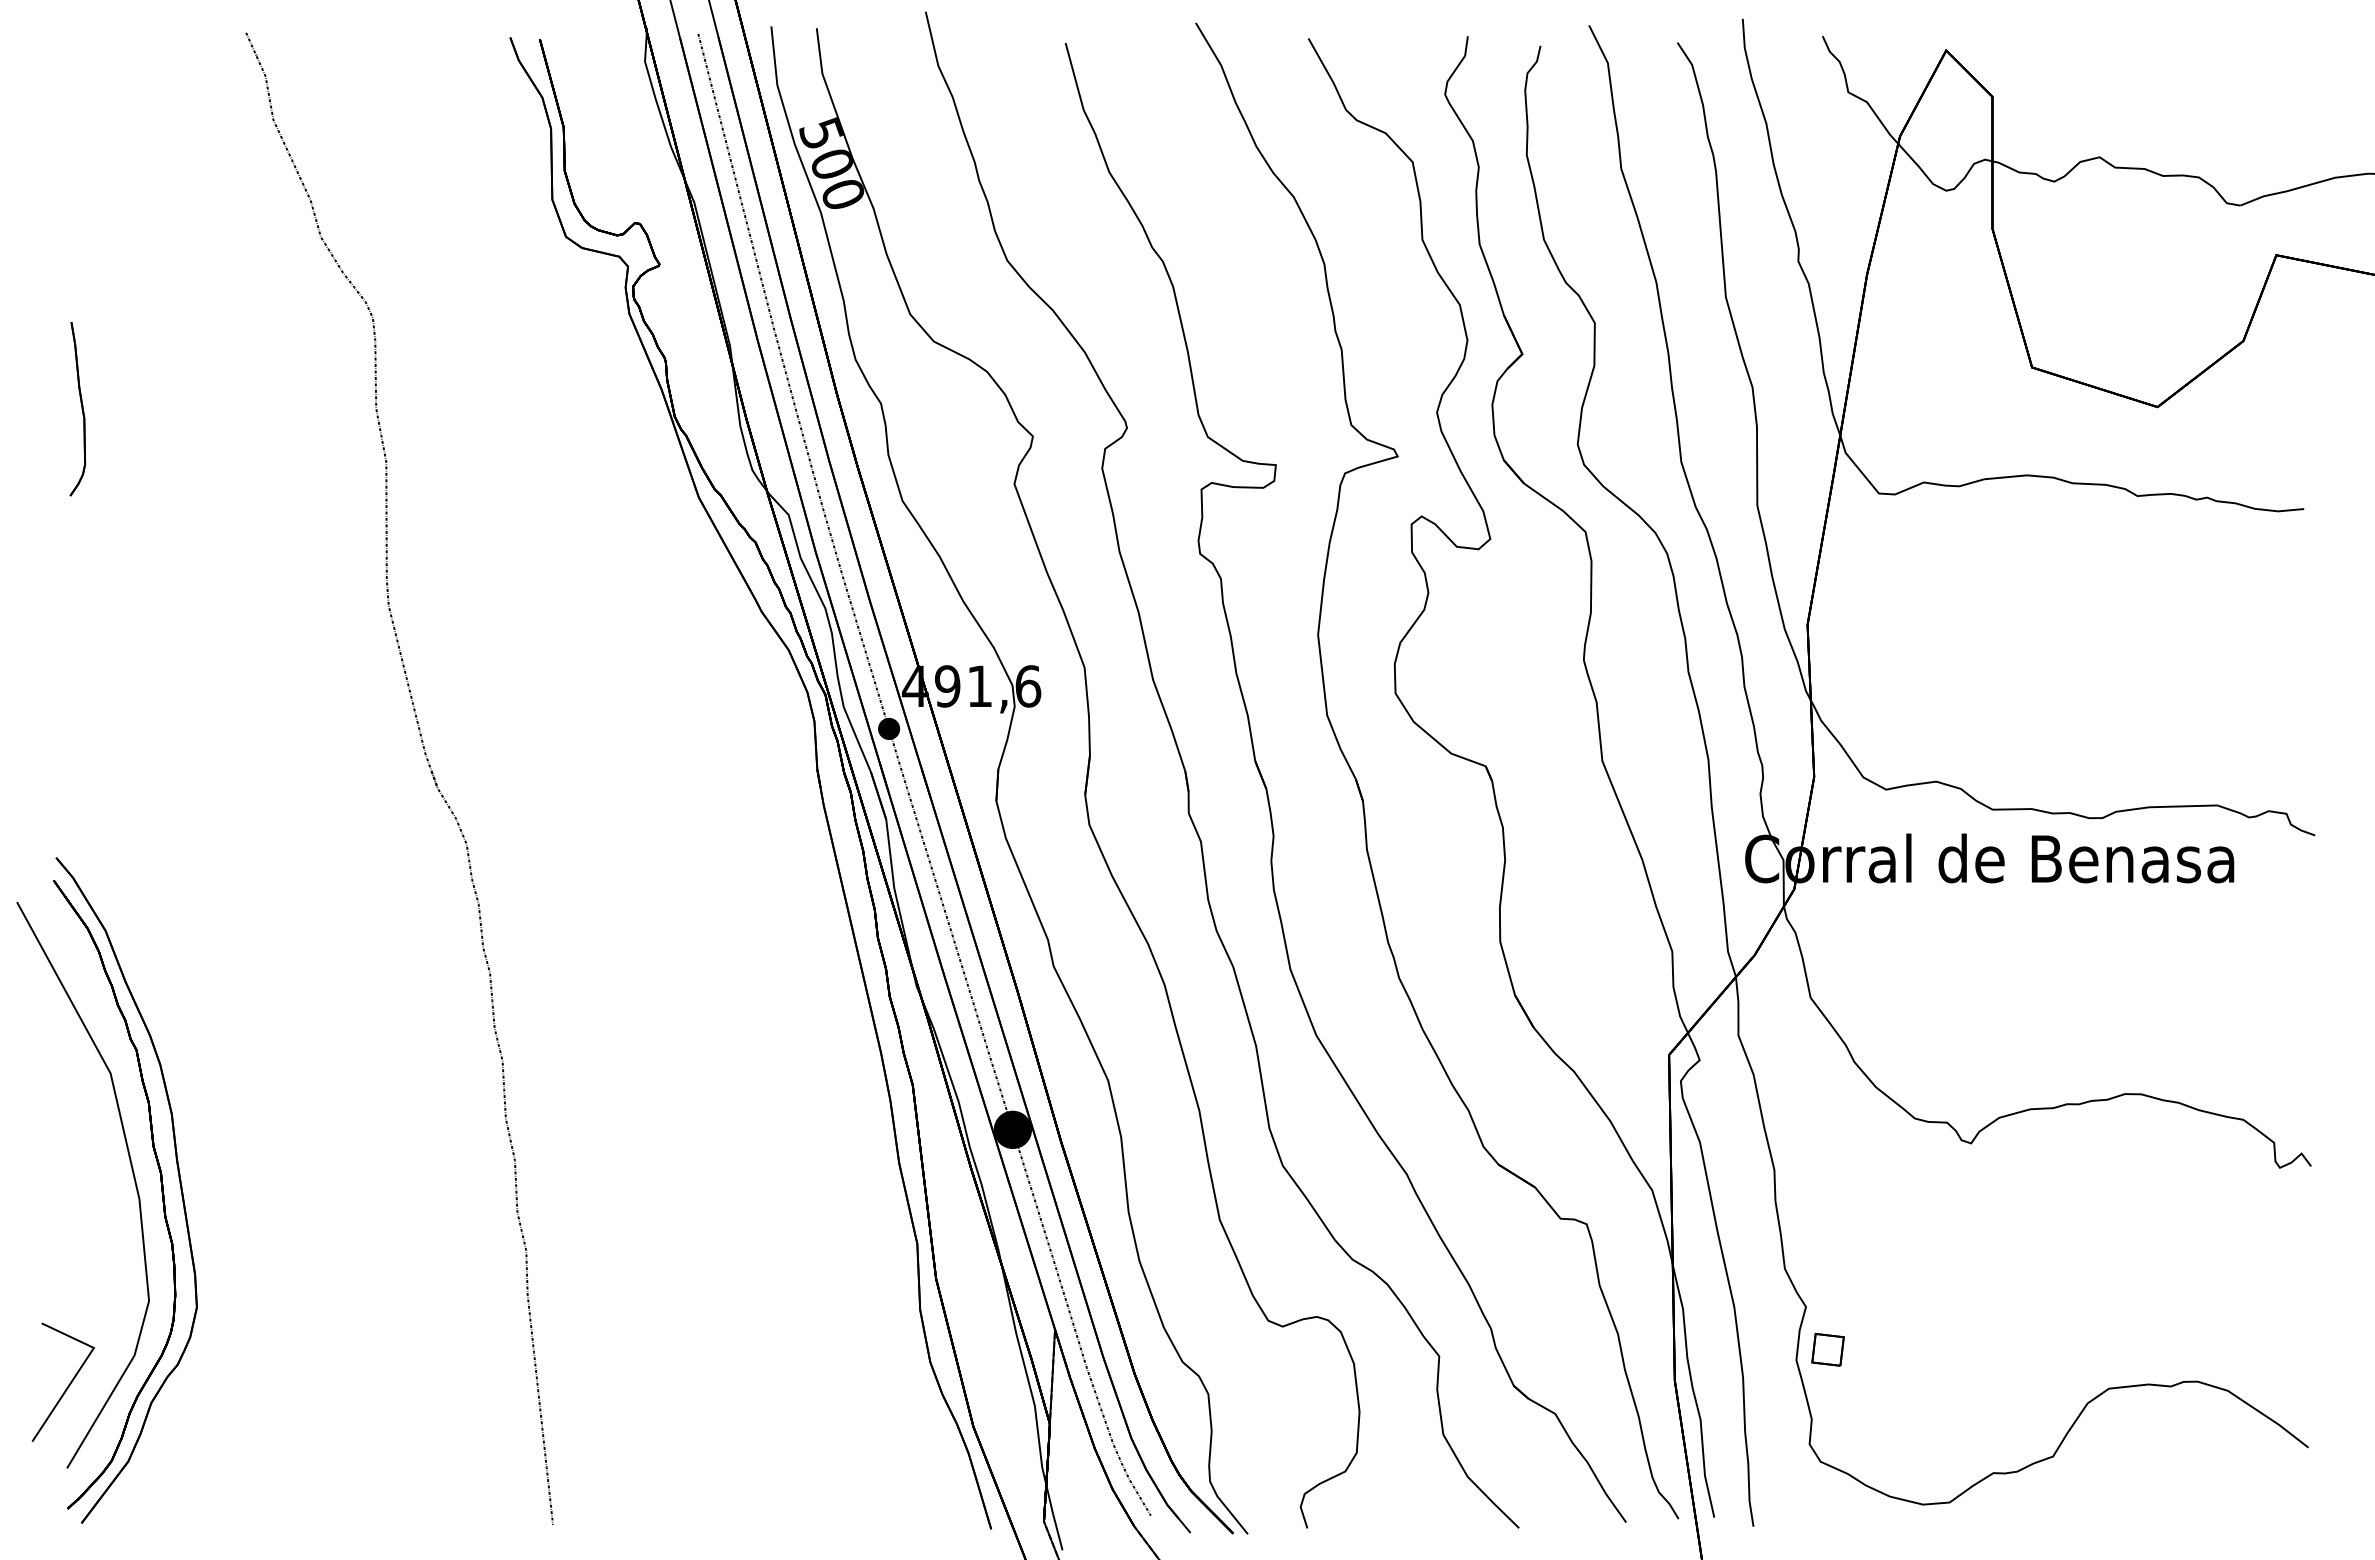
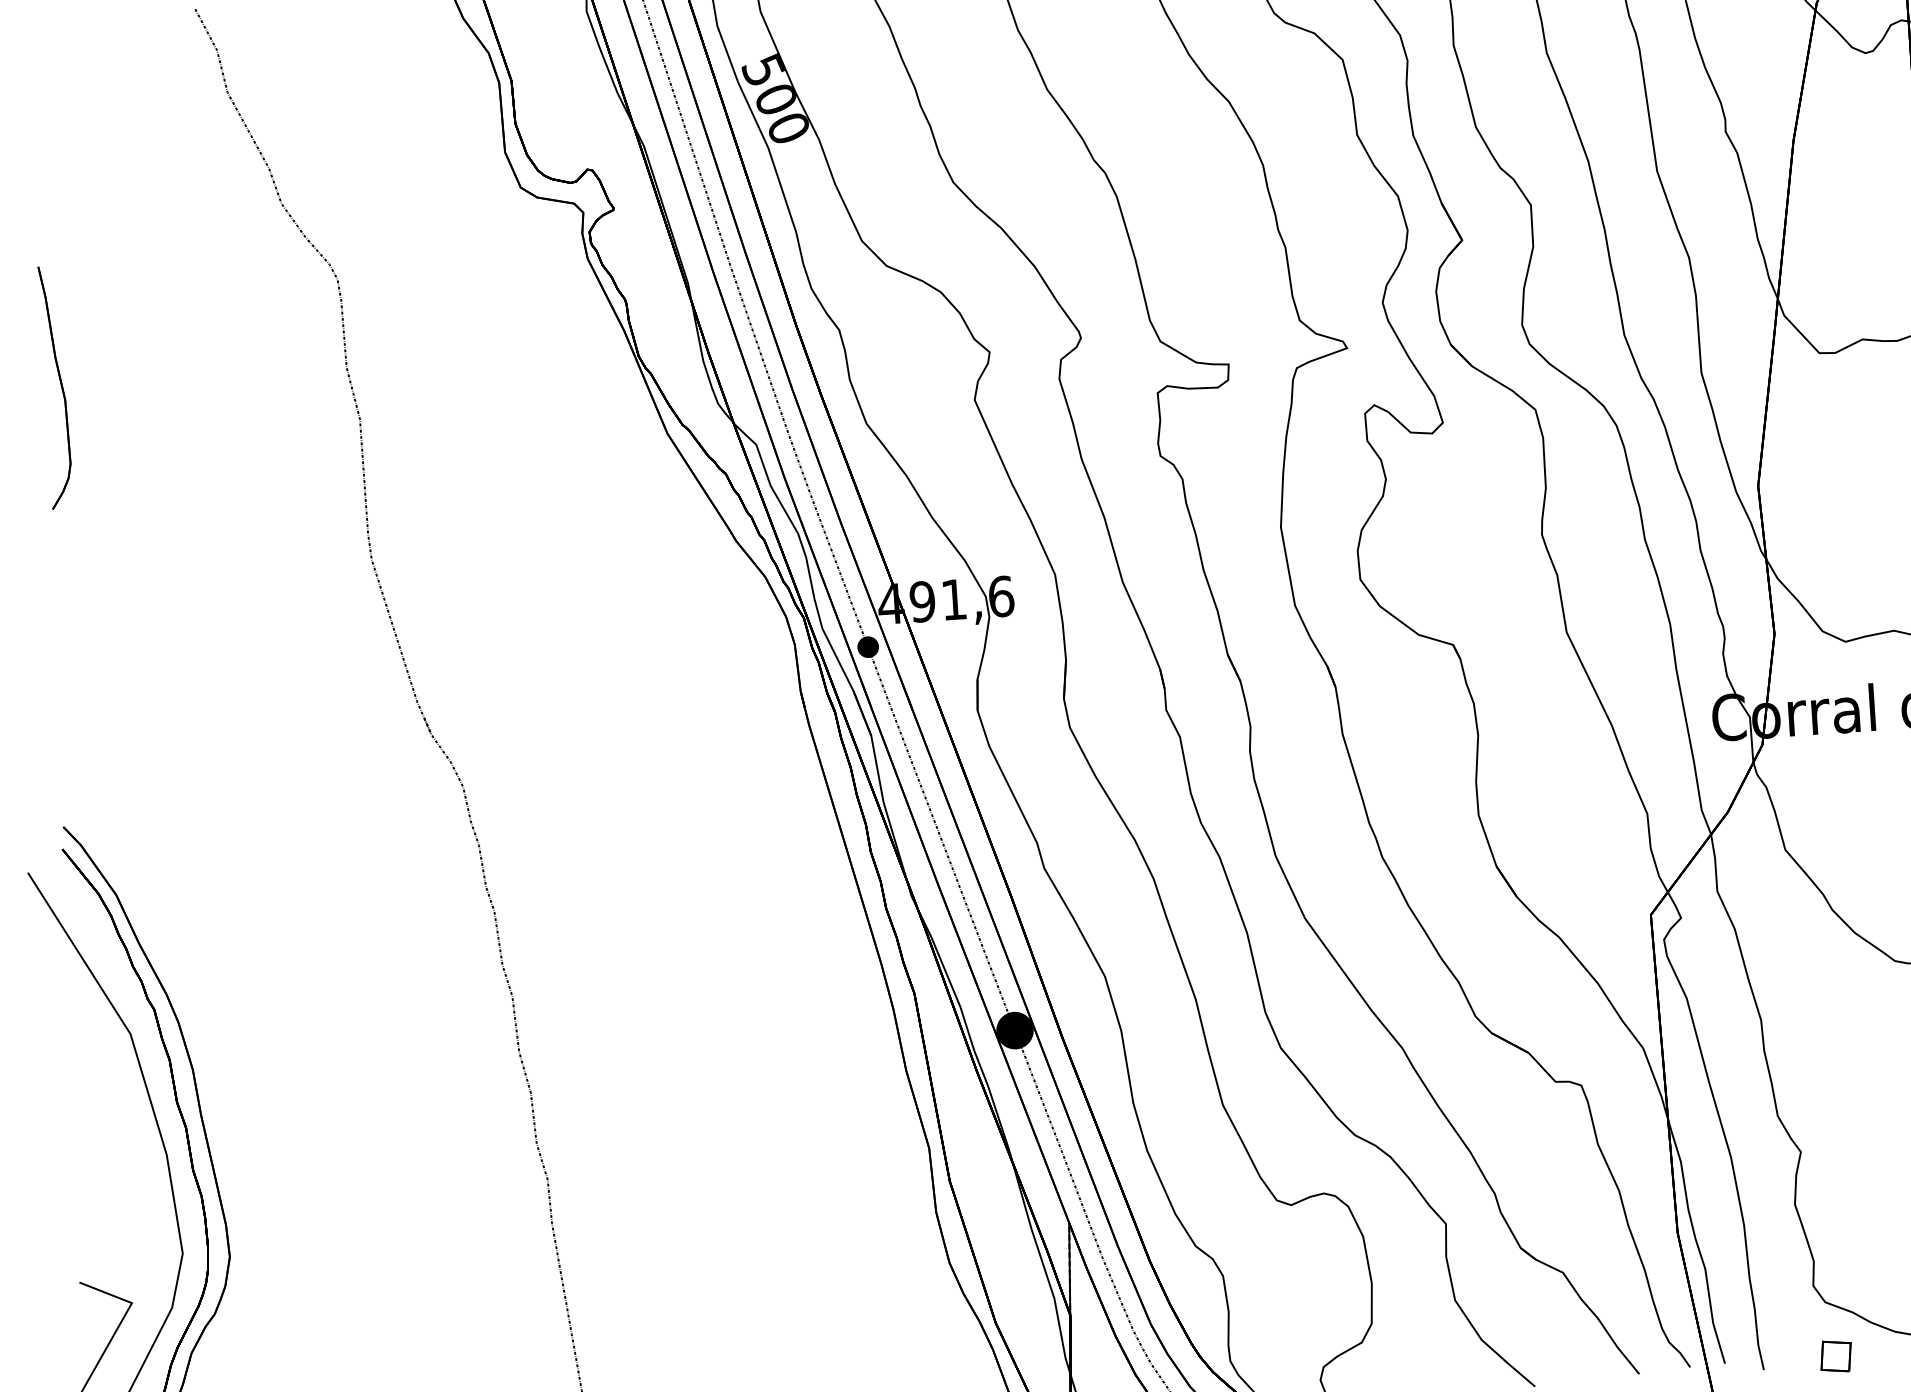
part: (77, 408) -> (55, 386), size x1.43
part: (1827, 1349) -> (1835, 1356), moved

